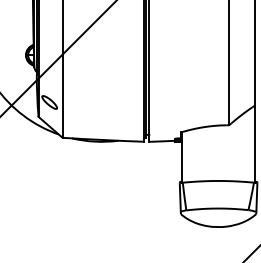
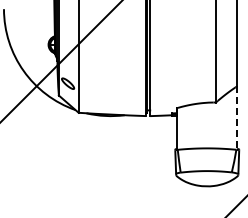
line: (255, 144) -> (237, 118), solid -> dashed

